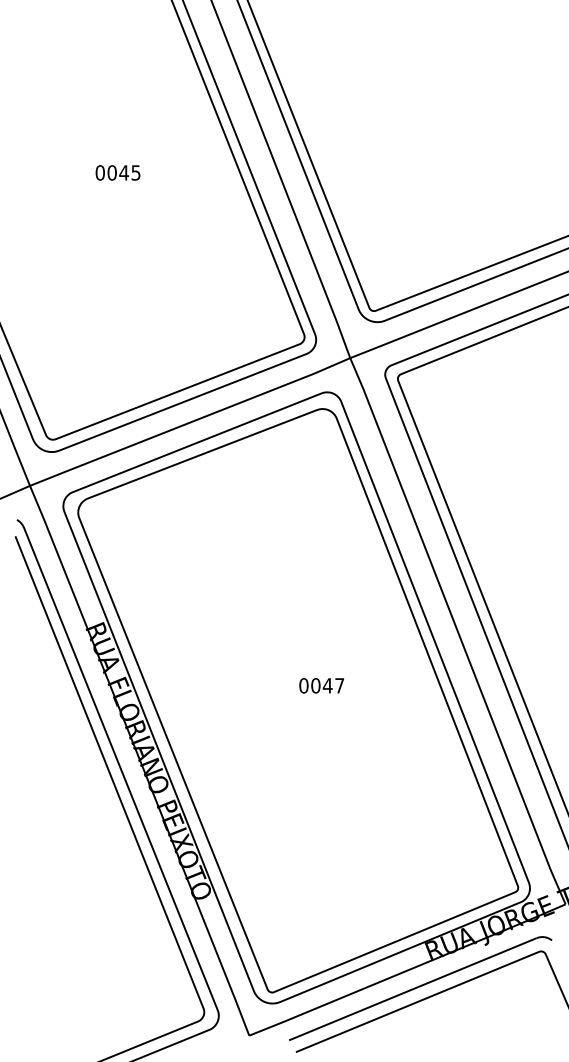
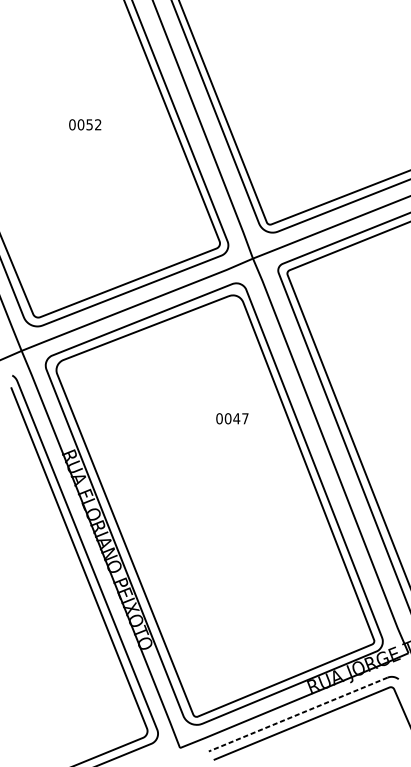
text: (129, 172) -> (93, 124), 0045 -> 0052
text: (321, 685) -> (232, 418), moved
line: (412, 989) -> (297, 714), solid -> dashed

